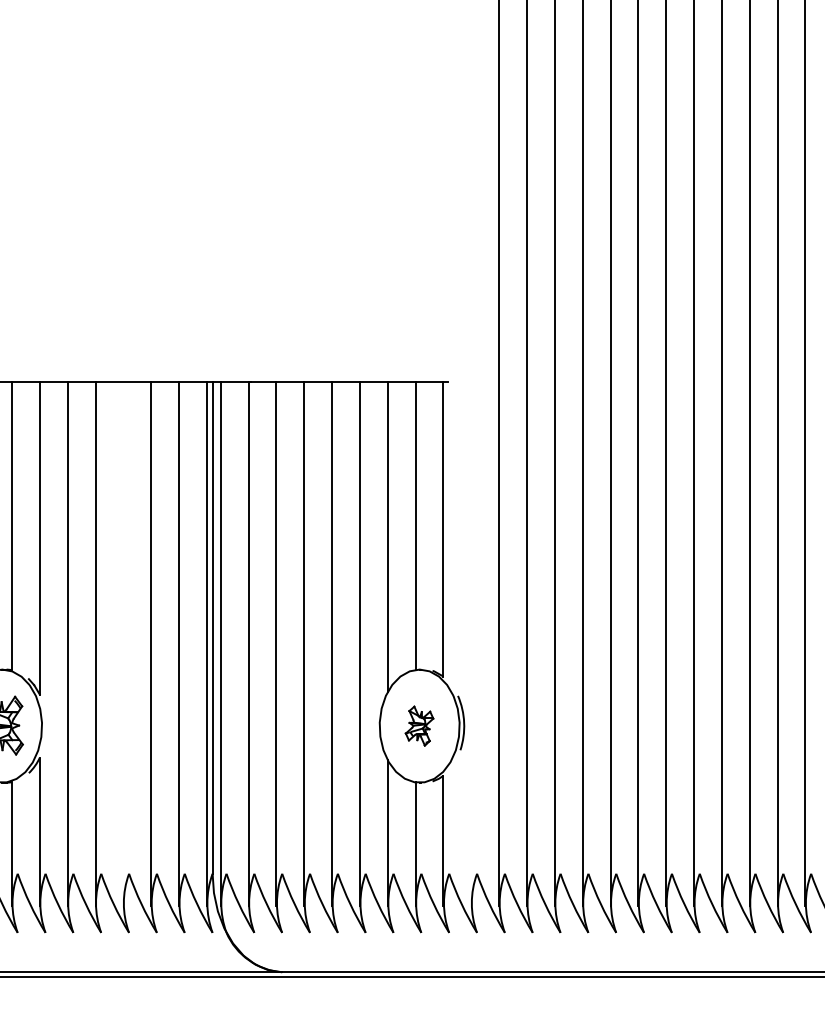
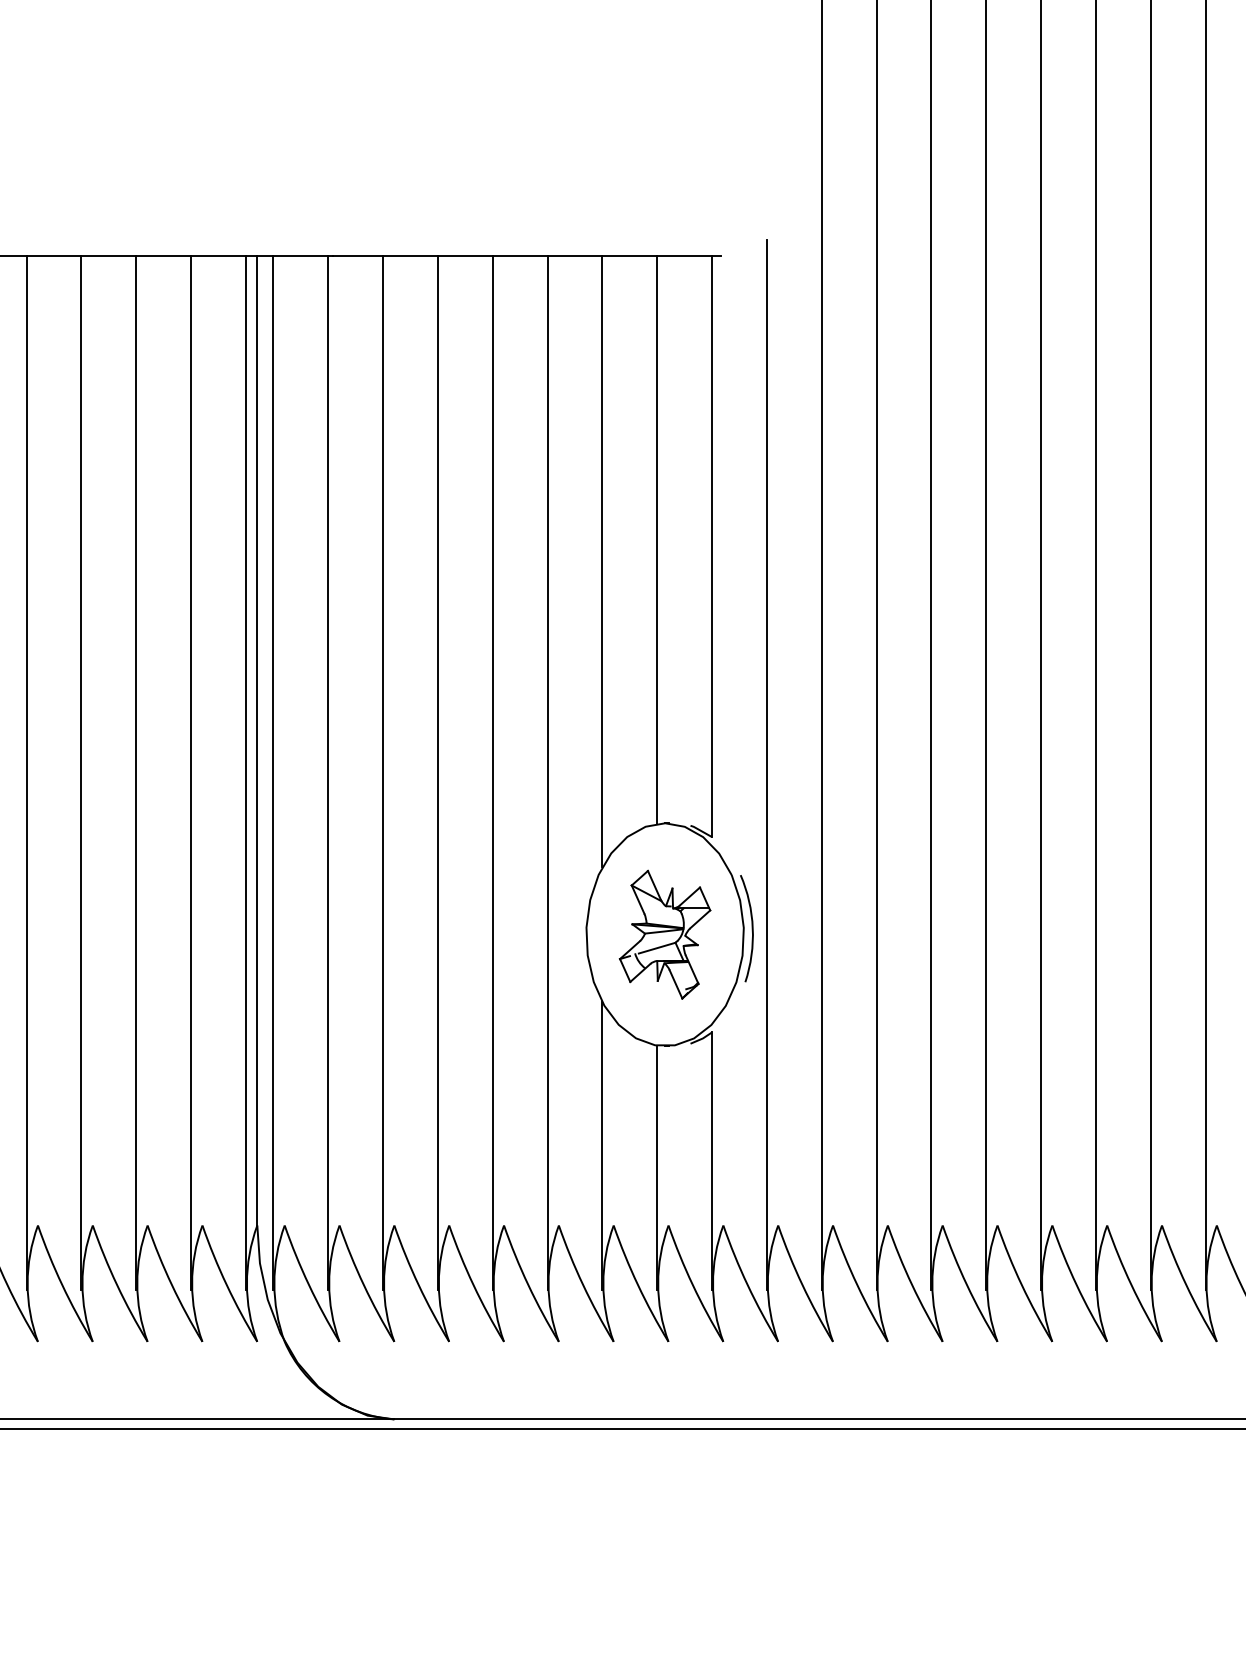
line: (471, 639) -> (767, 764), added
line: (123, 643) -> (81, 771), added
part: (419, 725) -> (664, 933), size x1.67

